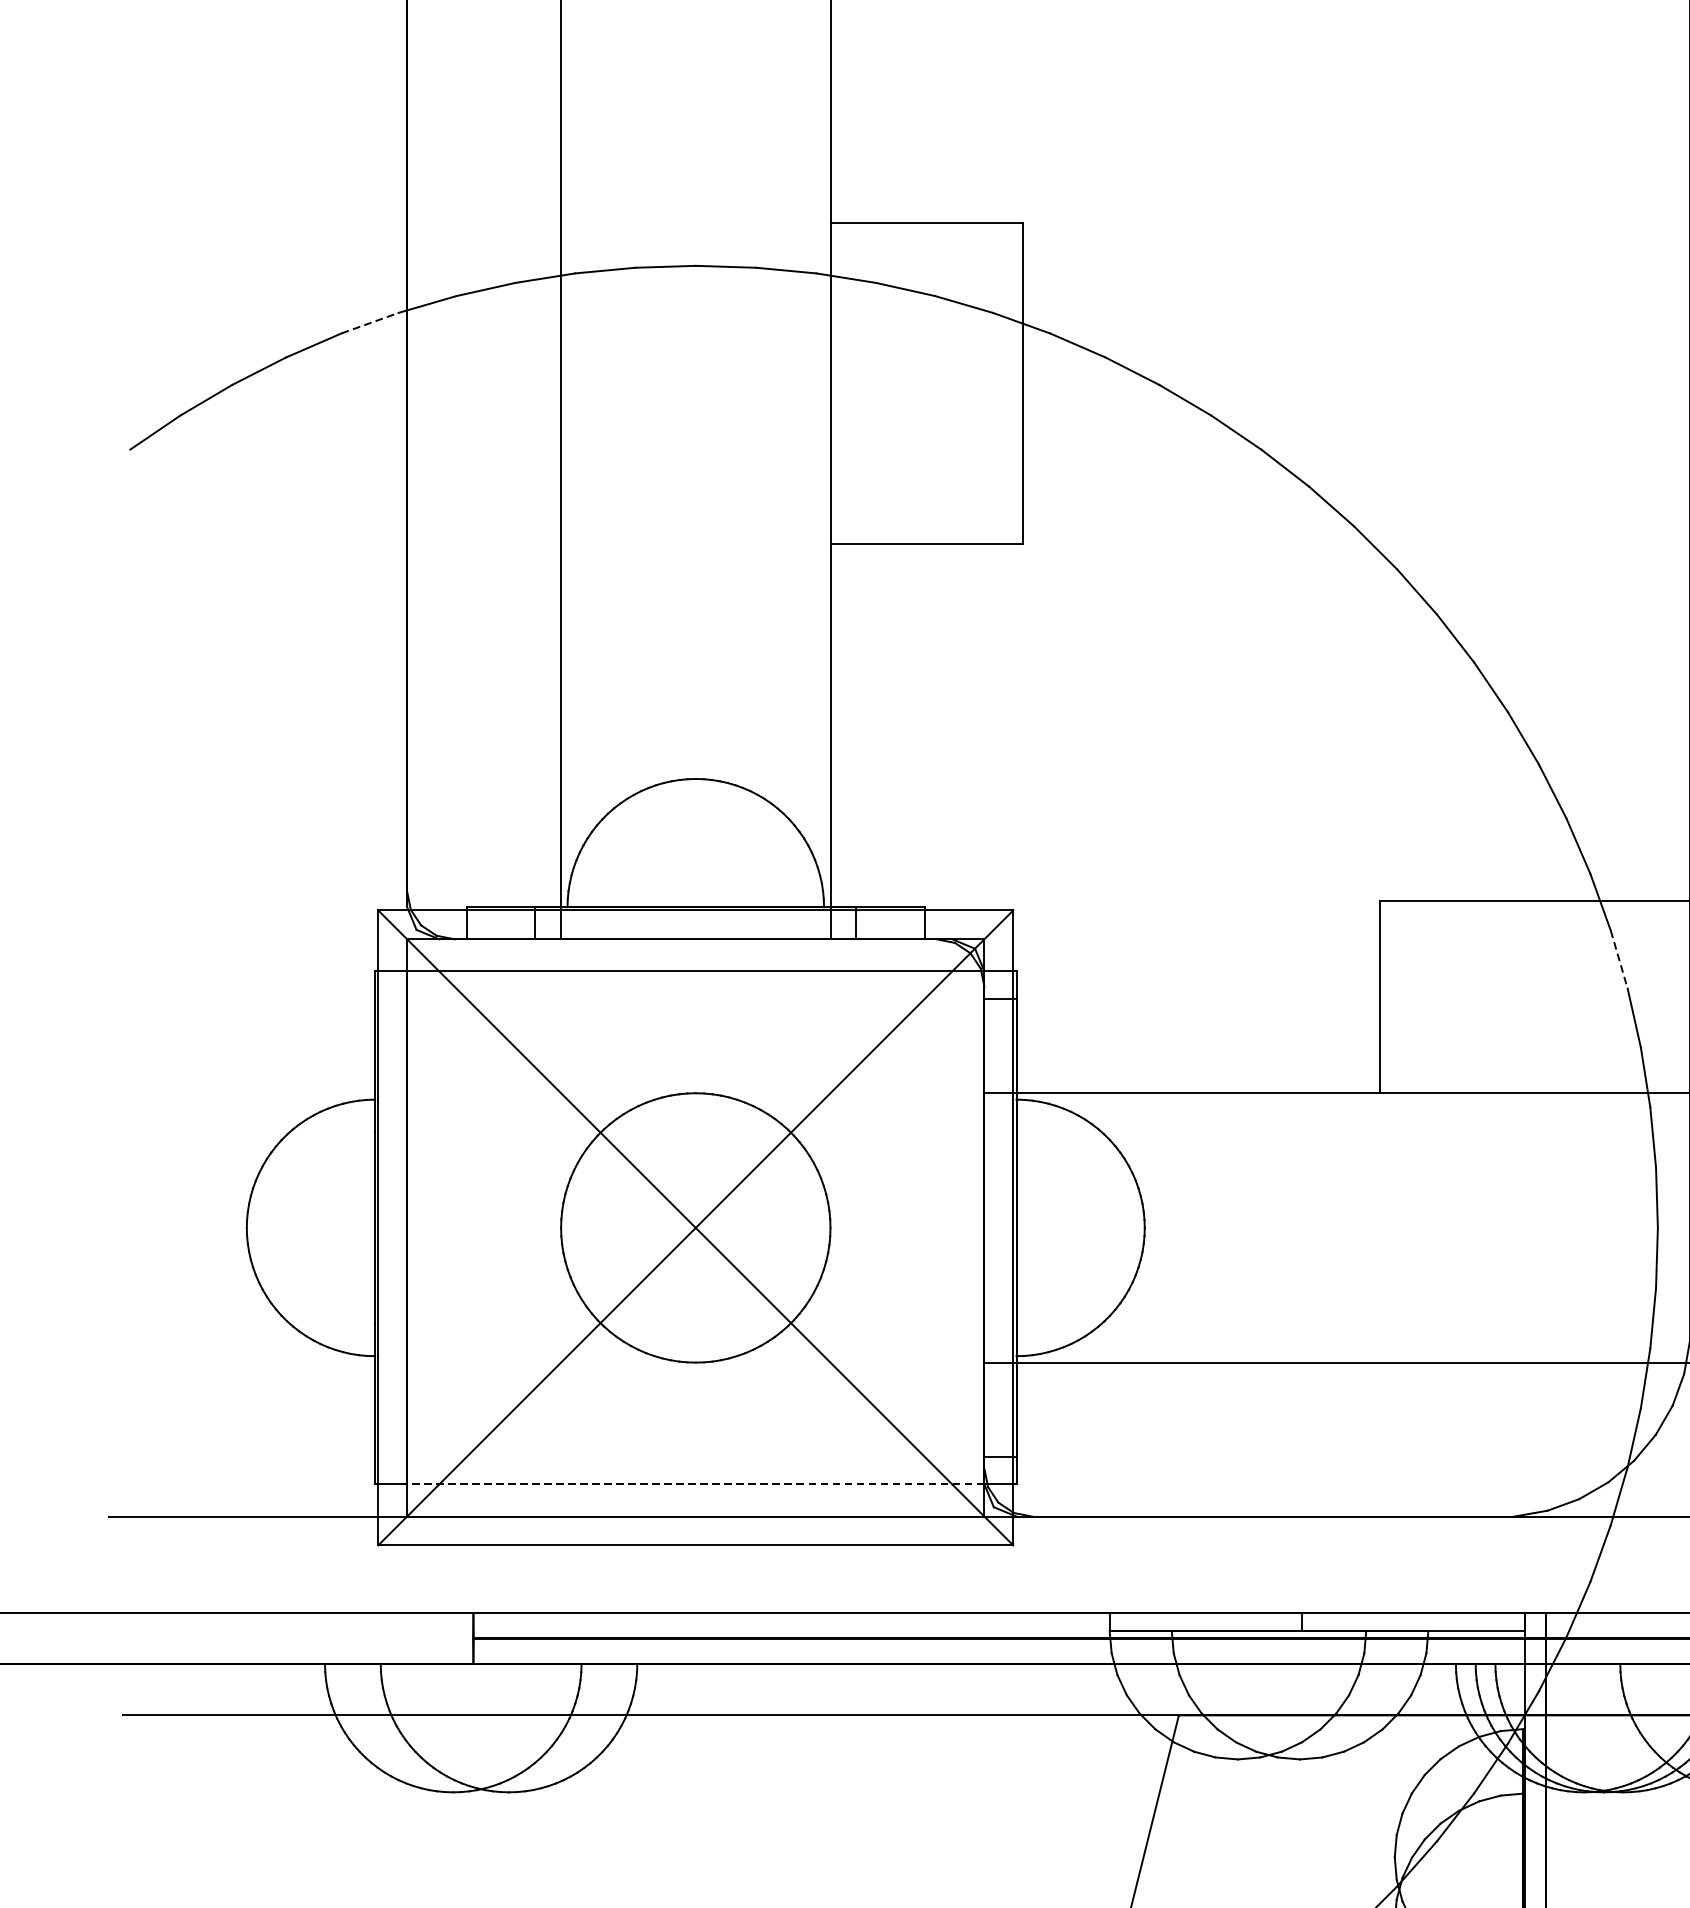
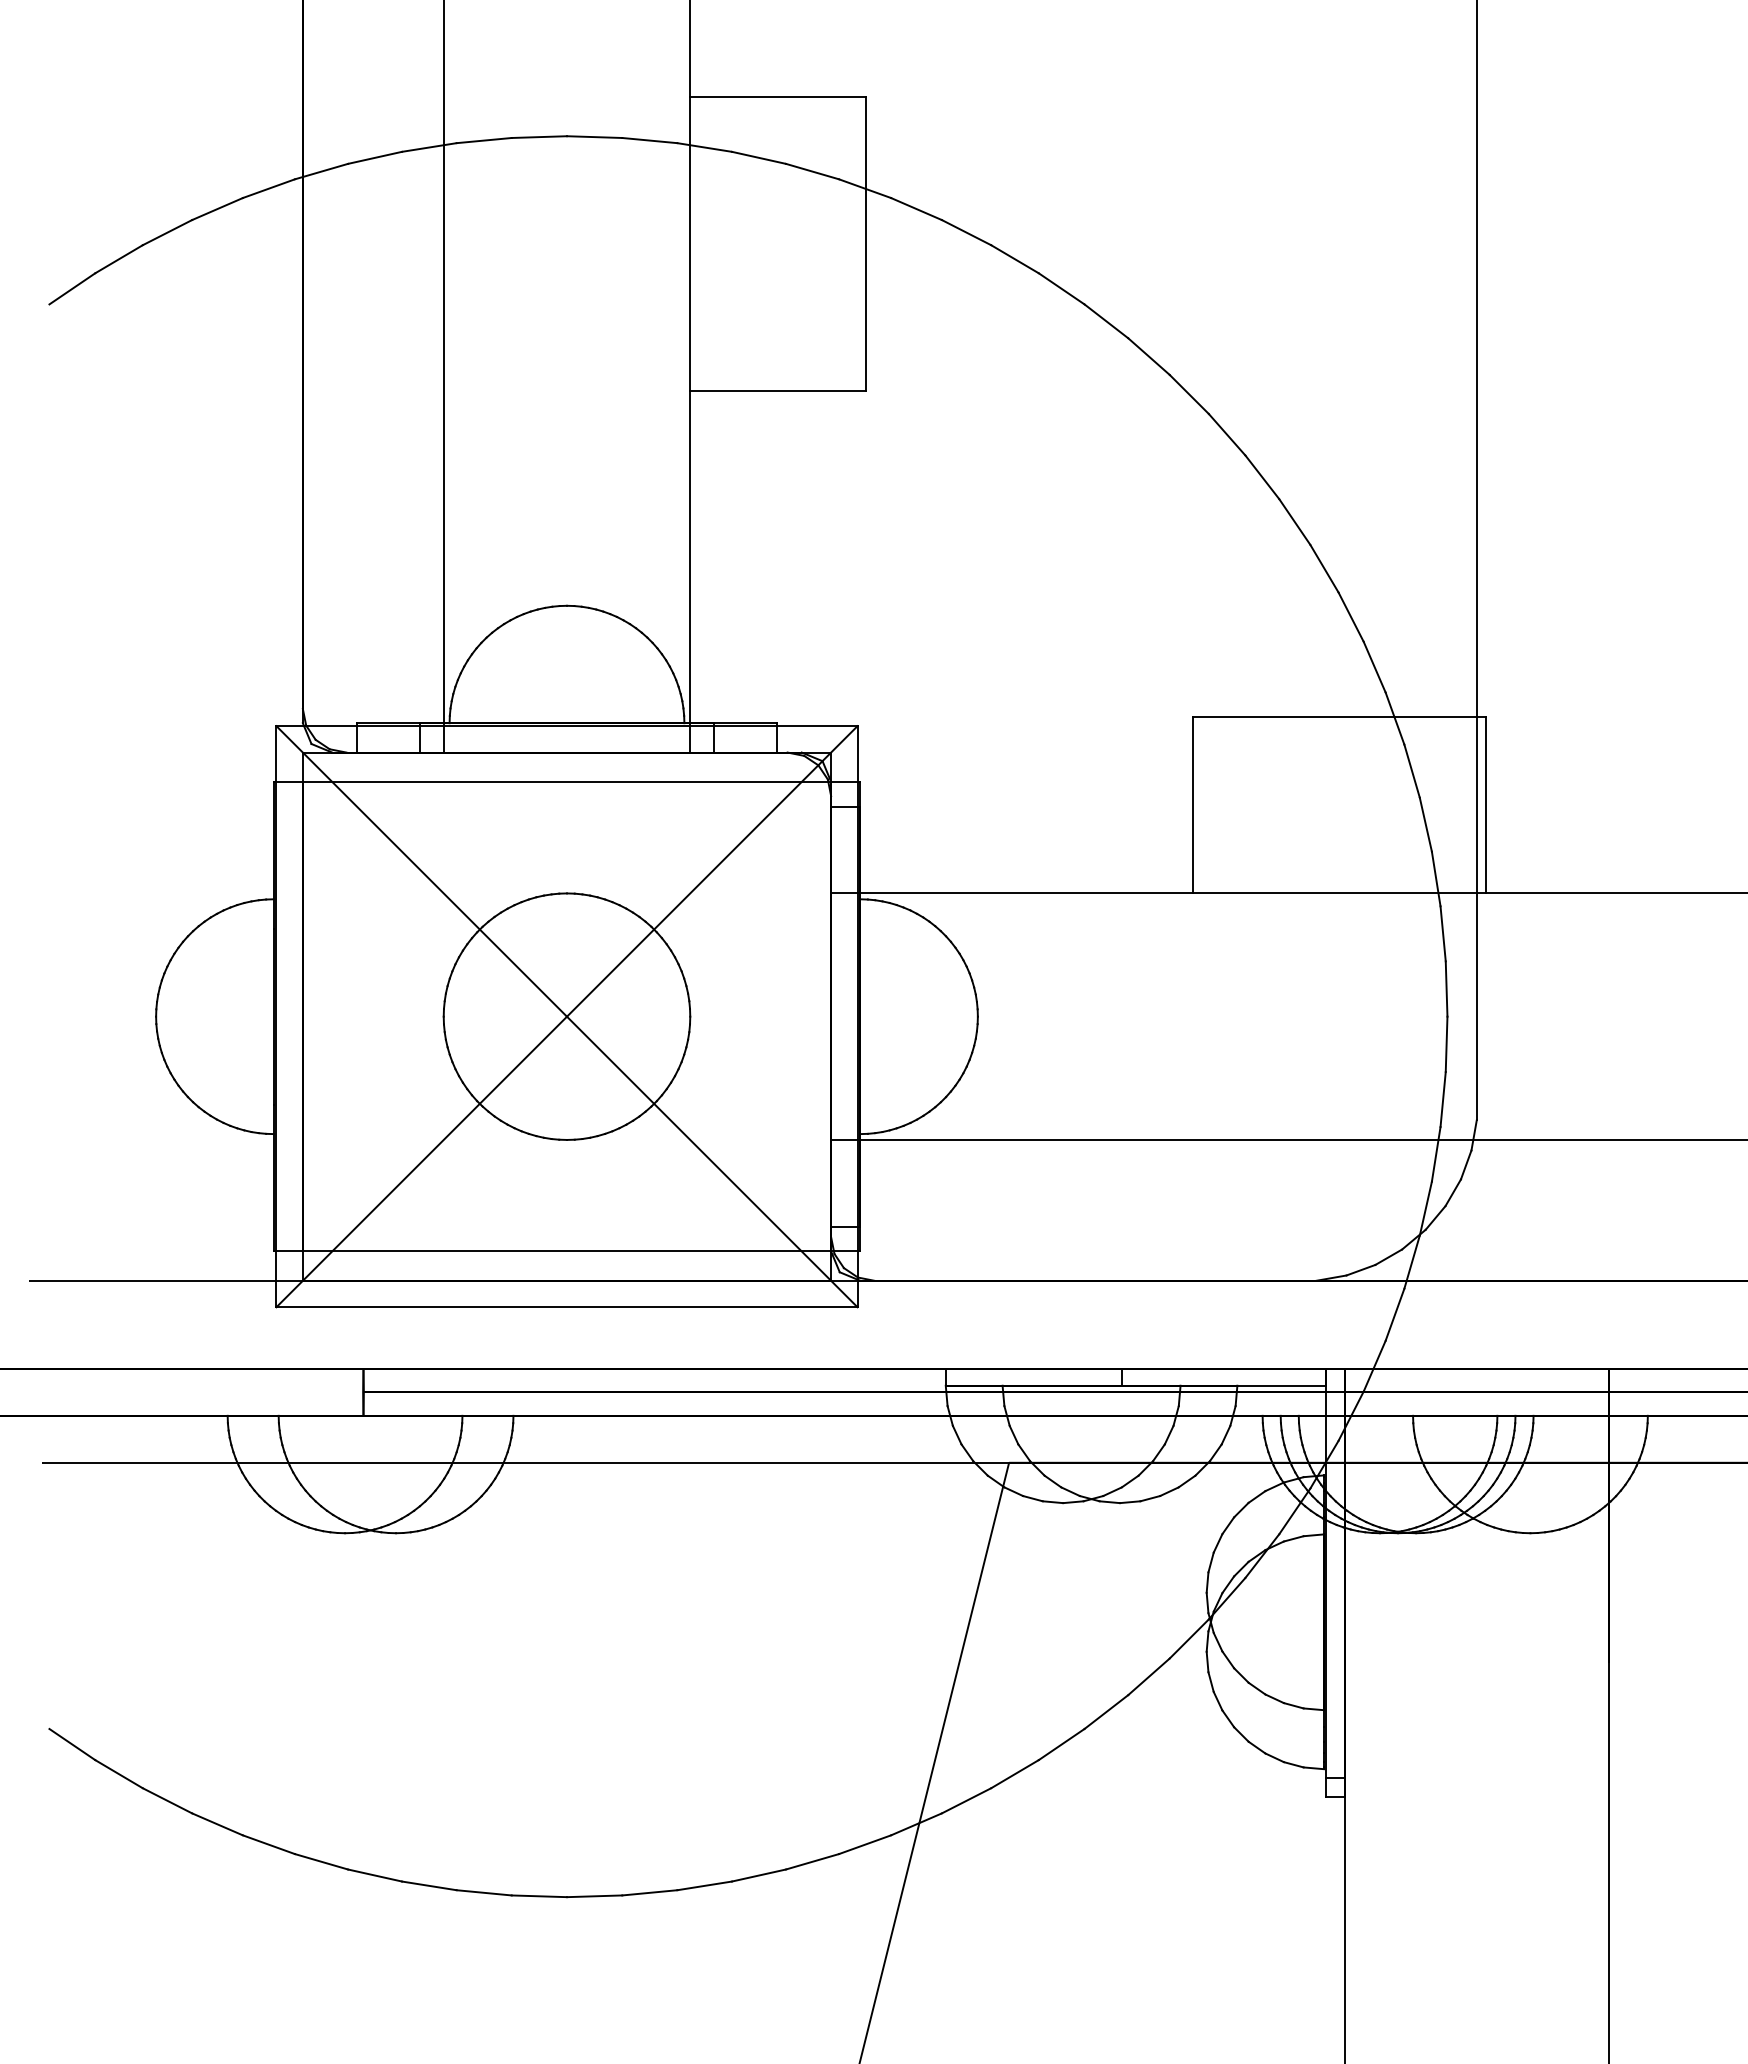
line: (369, 322) -> (268, 188), dashed -> solid
line: (1619, 960) -> (1412, 771), dashed -> solid
line: (695, 1484) -> (566, 1251), dashed -> solid

